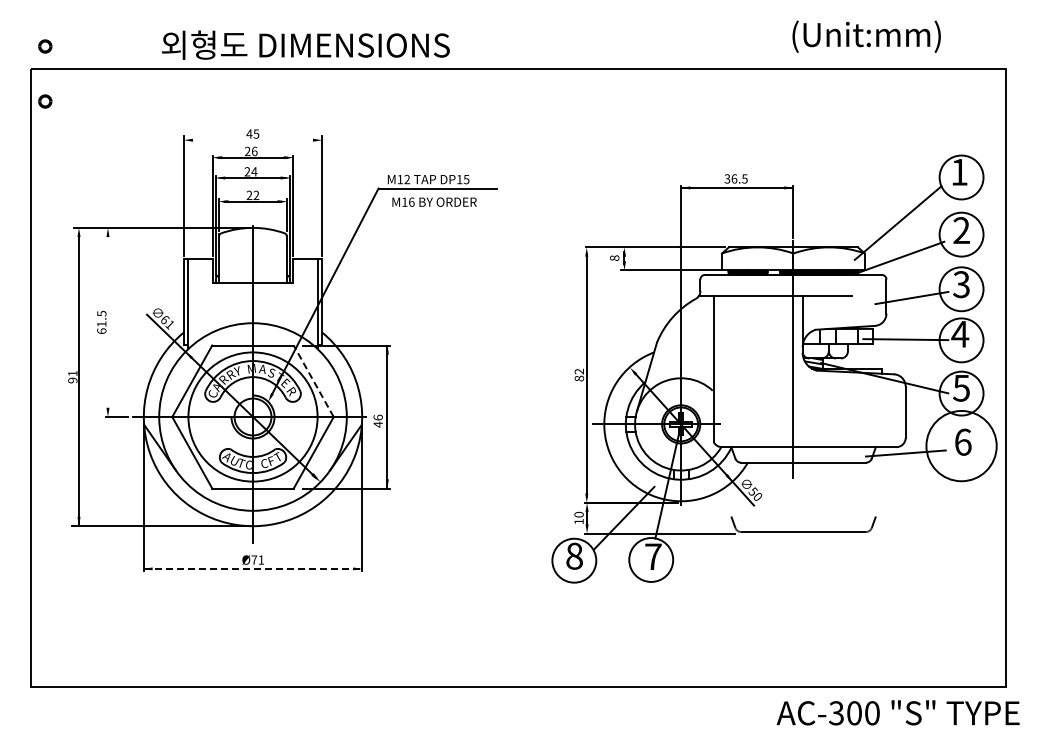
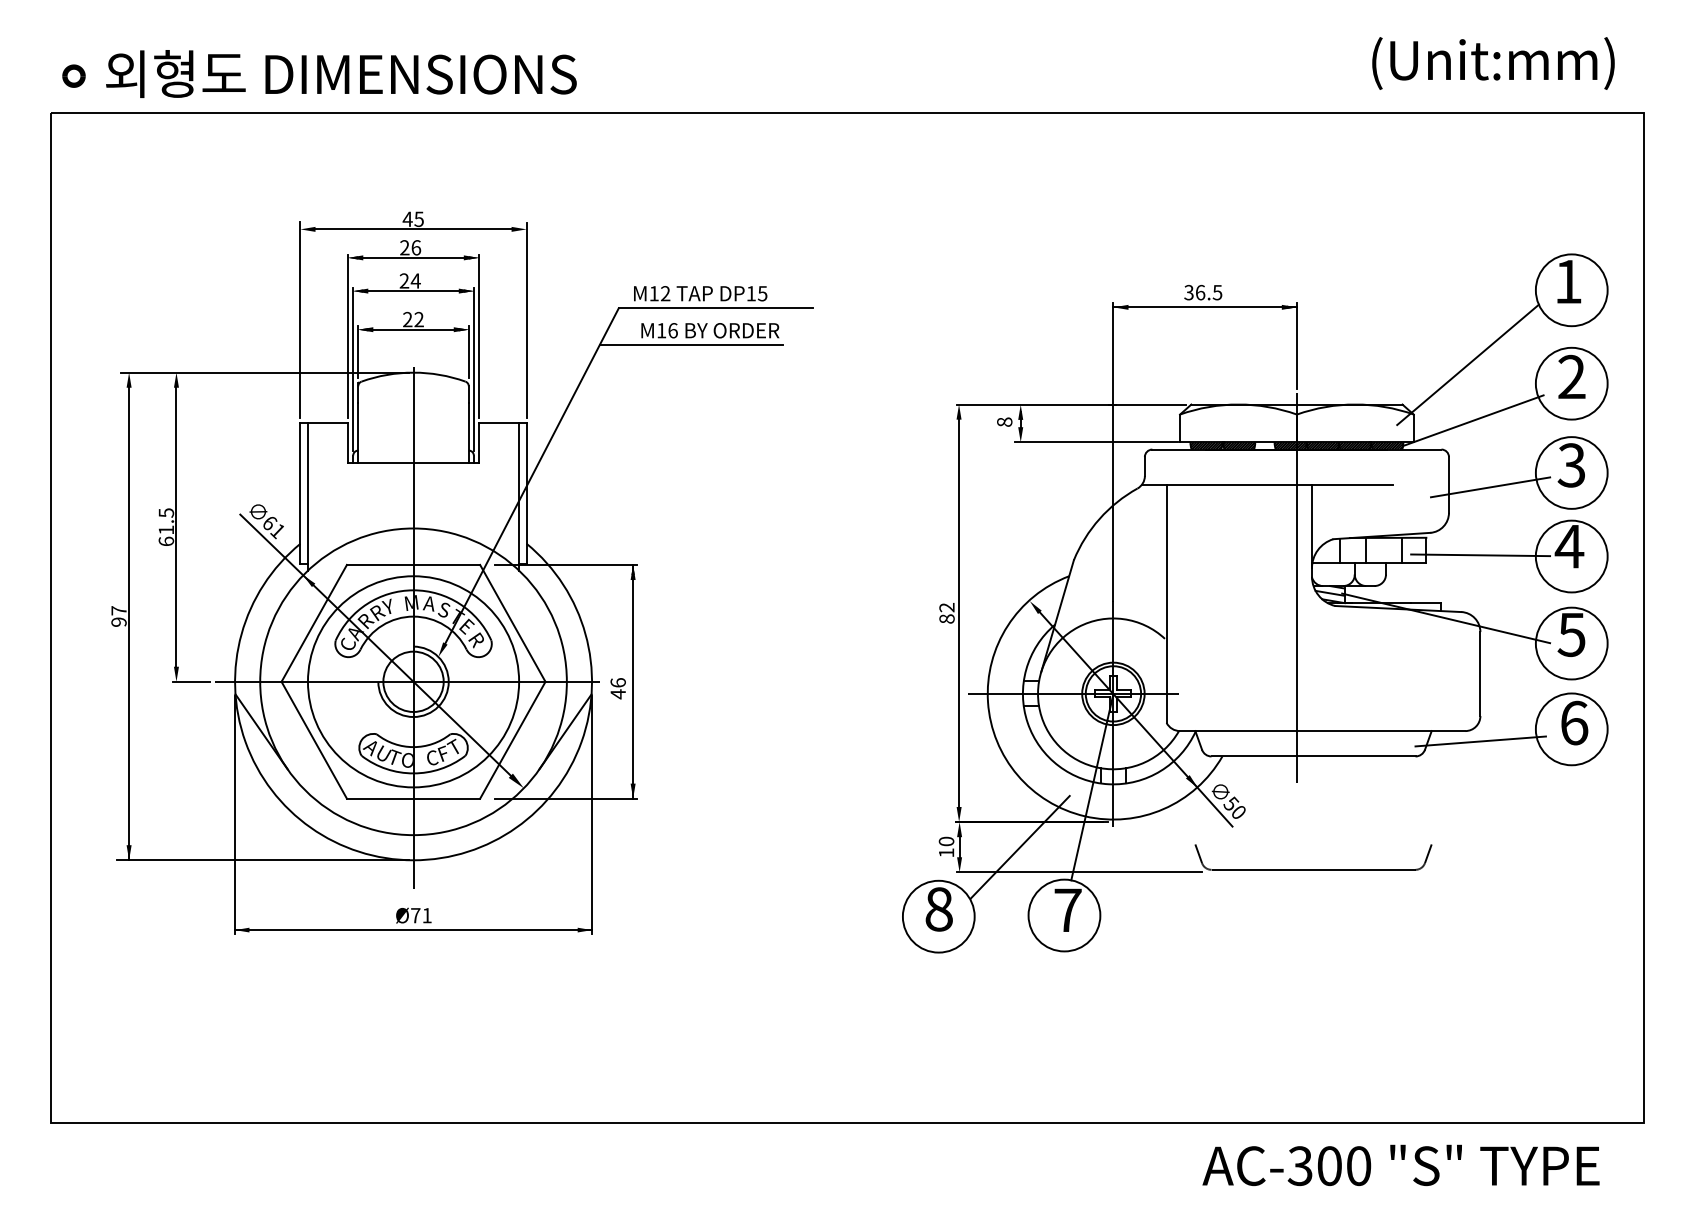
text: (866, 36) -> (1493, 63), moved
text: (305, 44) -> (340, 72), moved
part: (45, 101) -> (74, 166), removed
line: (252, 140) -> (412, 229), added
line: (422, 211) -> (690, 345), added
line: (107, 322) -> (175, 527), added
text: (72, 373) -> (118, 610), 91 -> 97
line: (313, 381) -> (512, 623), dashed -> solid
circle: (961, 446) -> (1571, 730), size x0.62
line: (253, 568) -> (414, 929), dashed -> solid
text: (897, 712) -> (1399, 1164), moved

